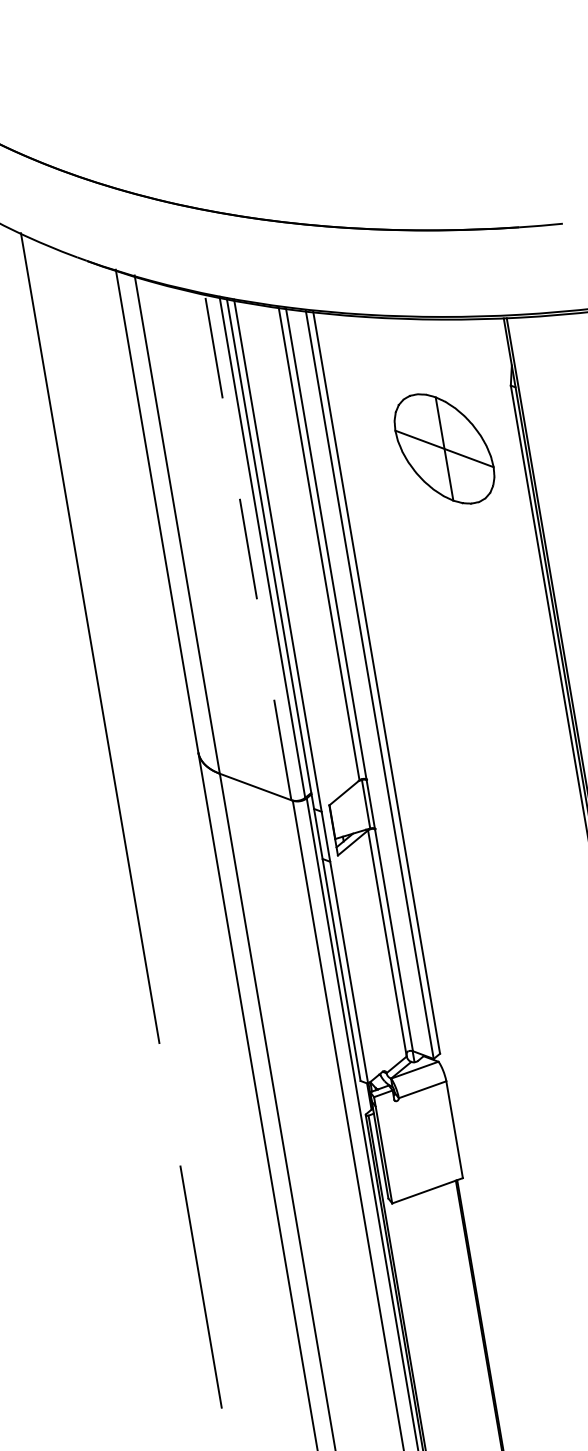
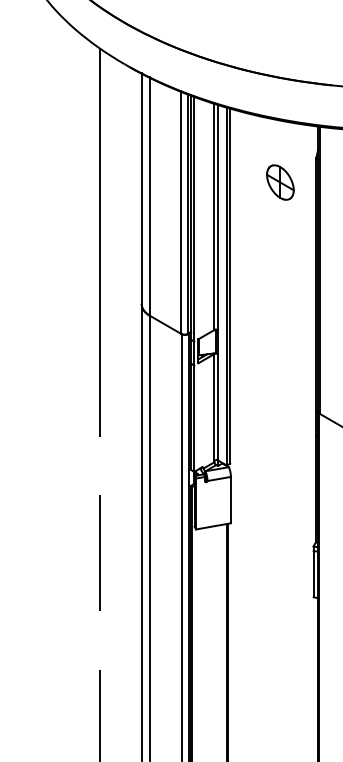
part: (444, 448) -> (280, 182), size x0.62
line: (248, 546) -> (181, 212), dashed -> solid

